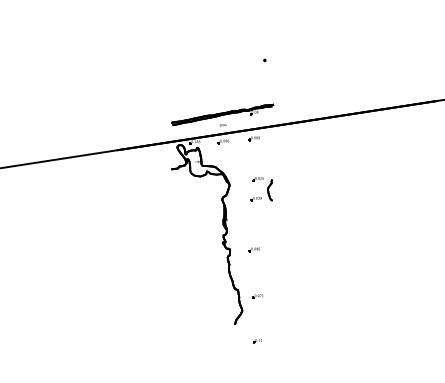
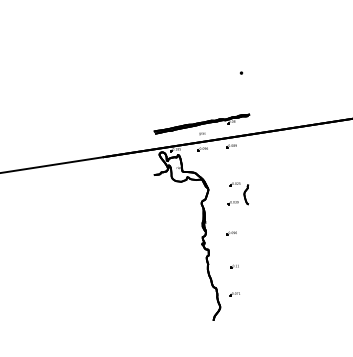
part: (253, 249) -> (230, 233), moved
part: (257, 341) -> (234, 267), moved

